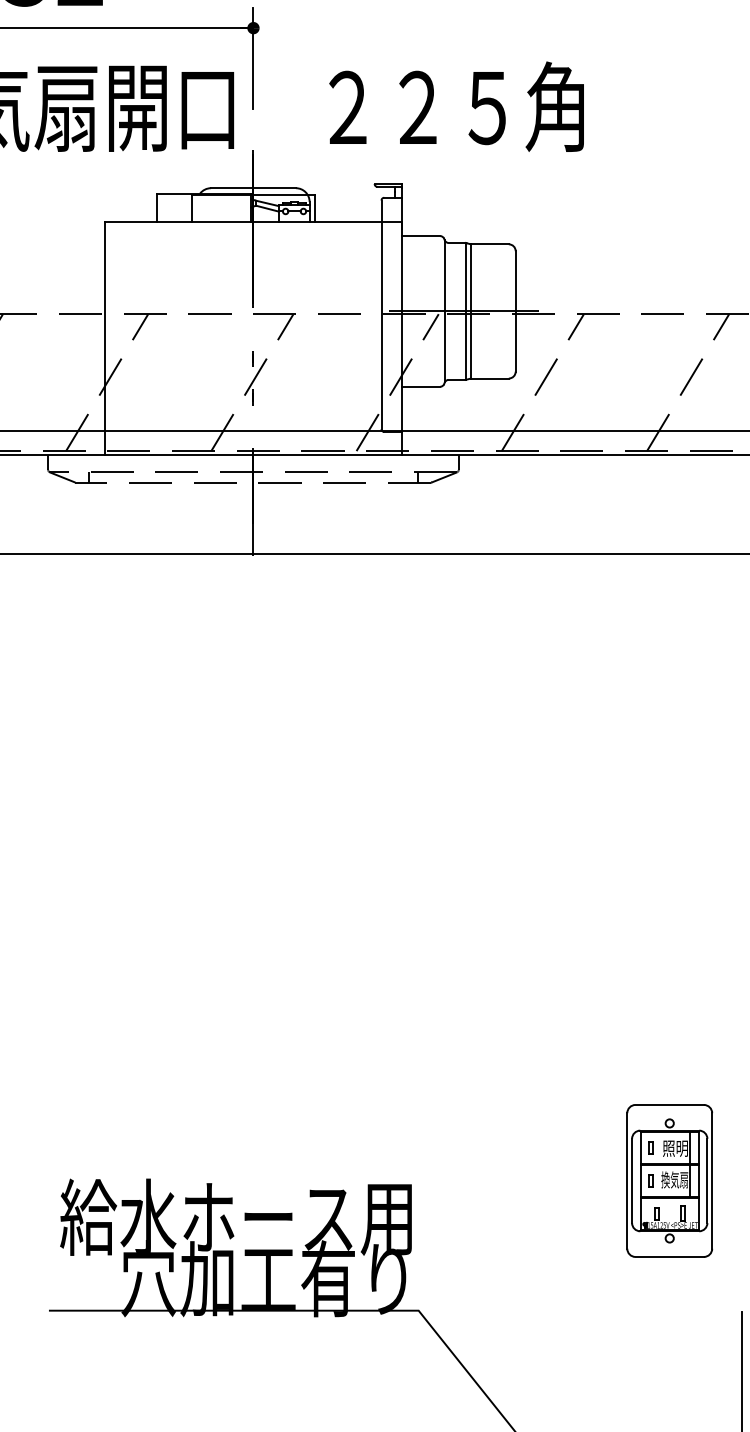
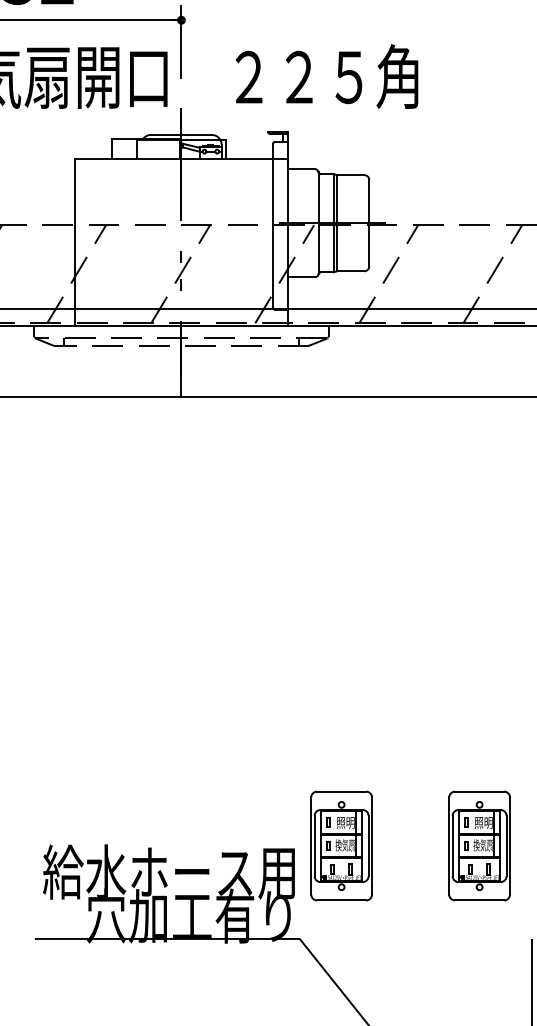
part: (476, 1180) -> (341, 845), added

